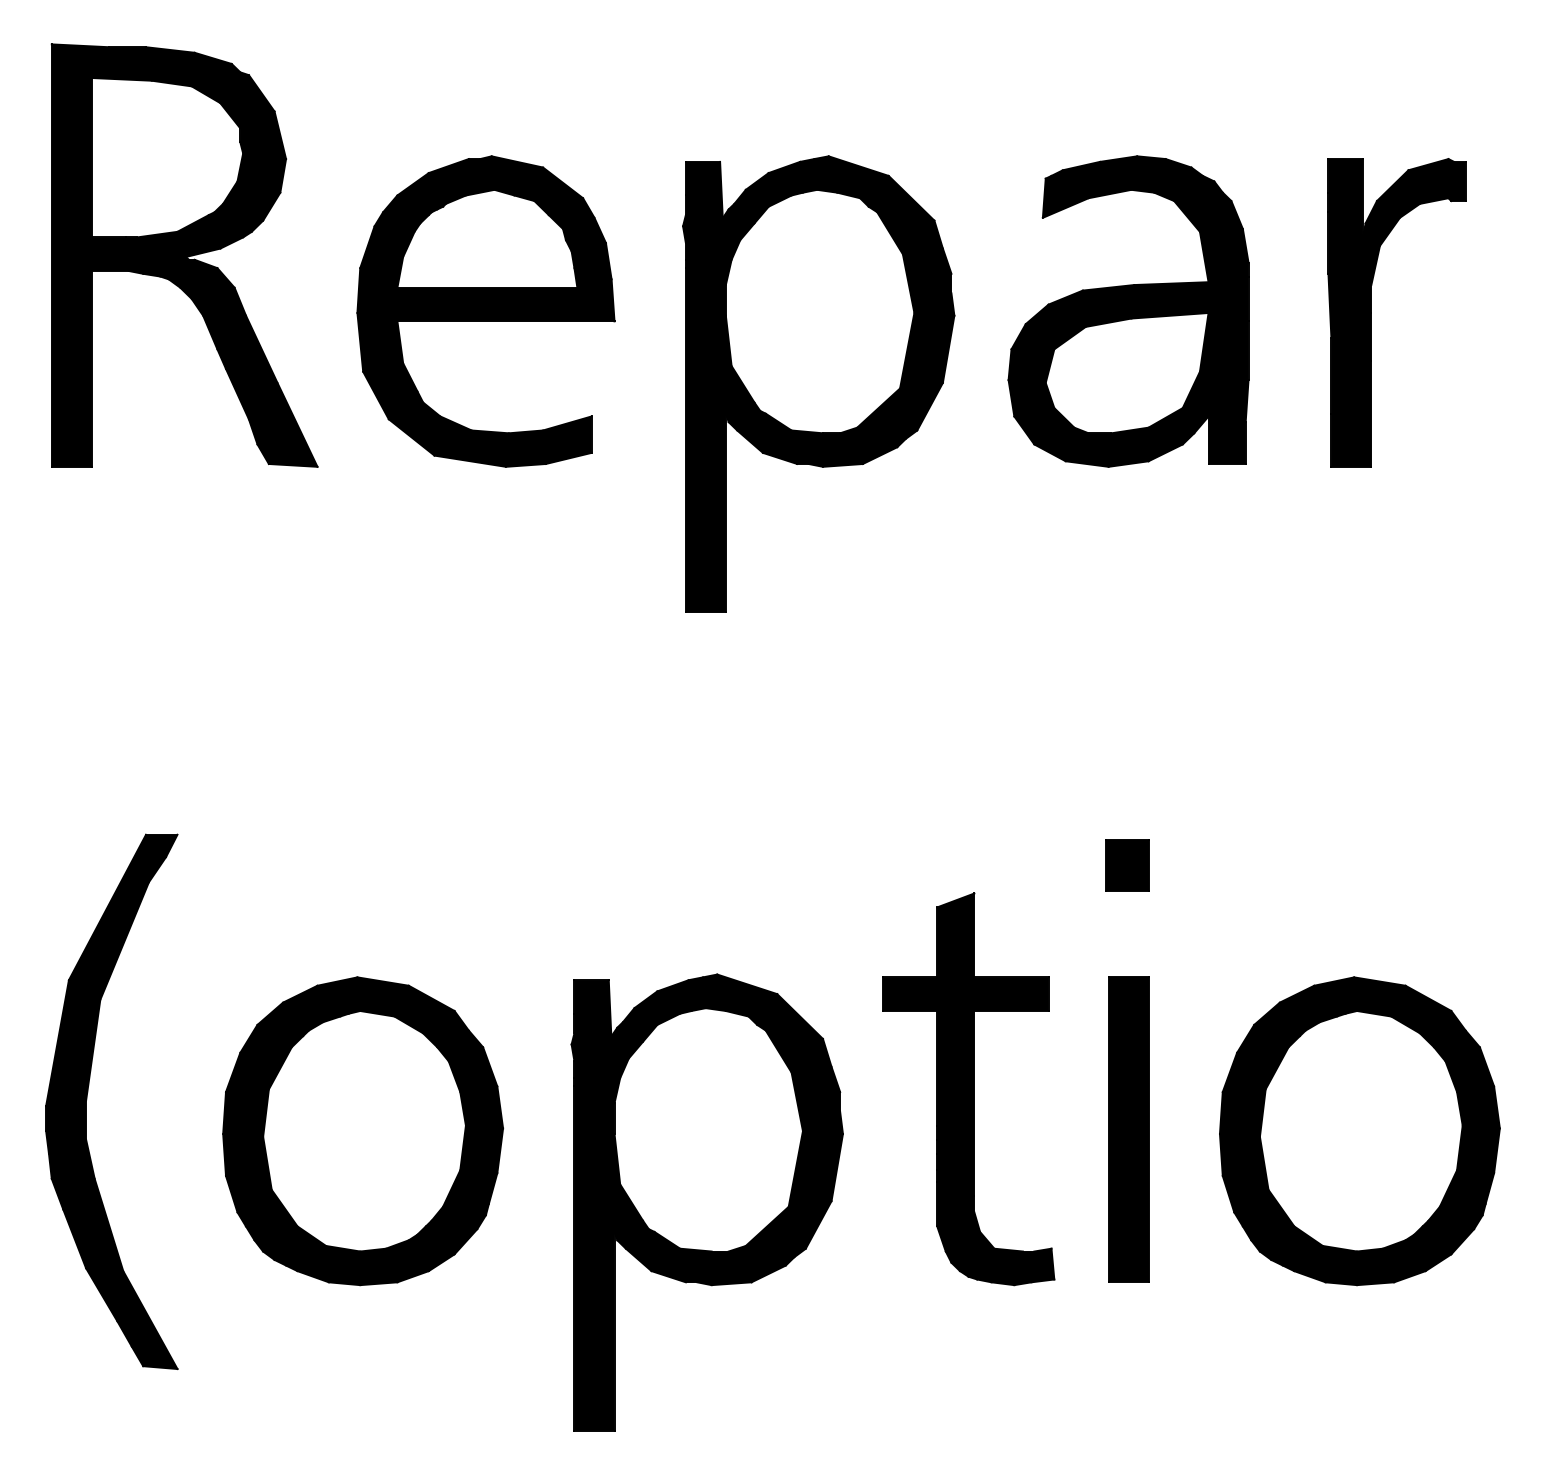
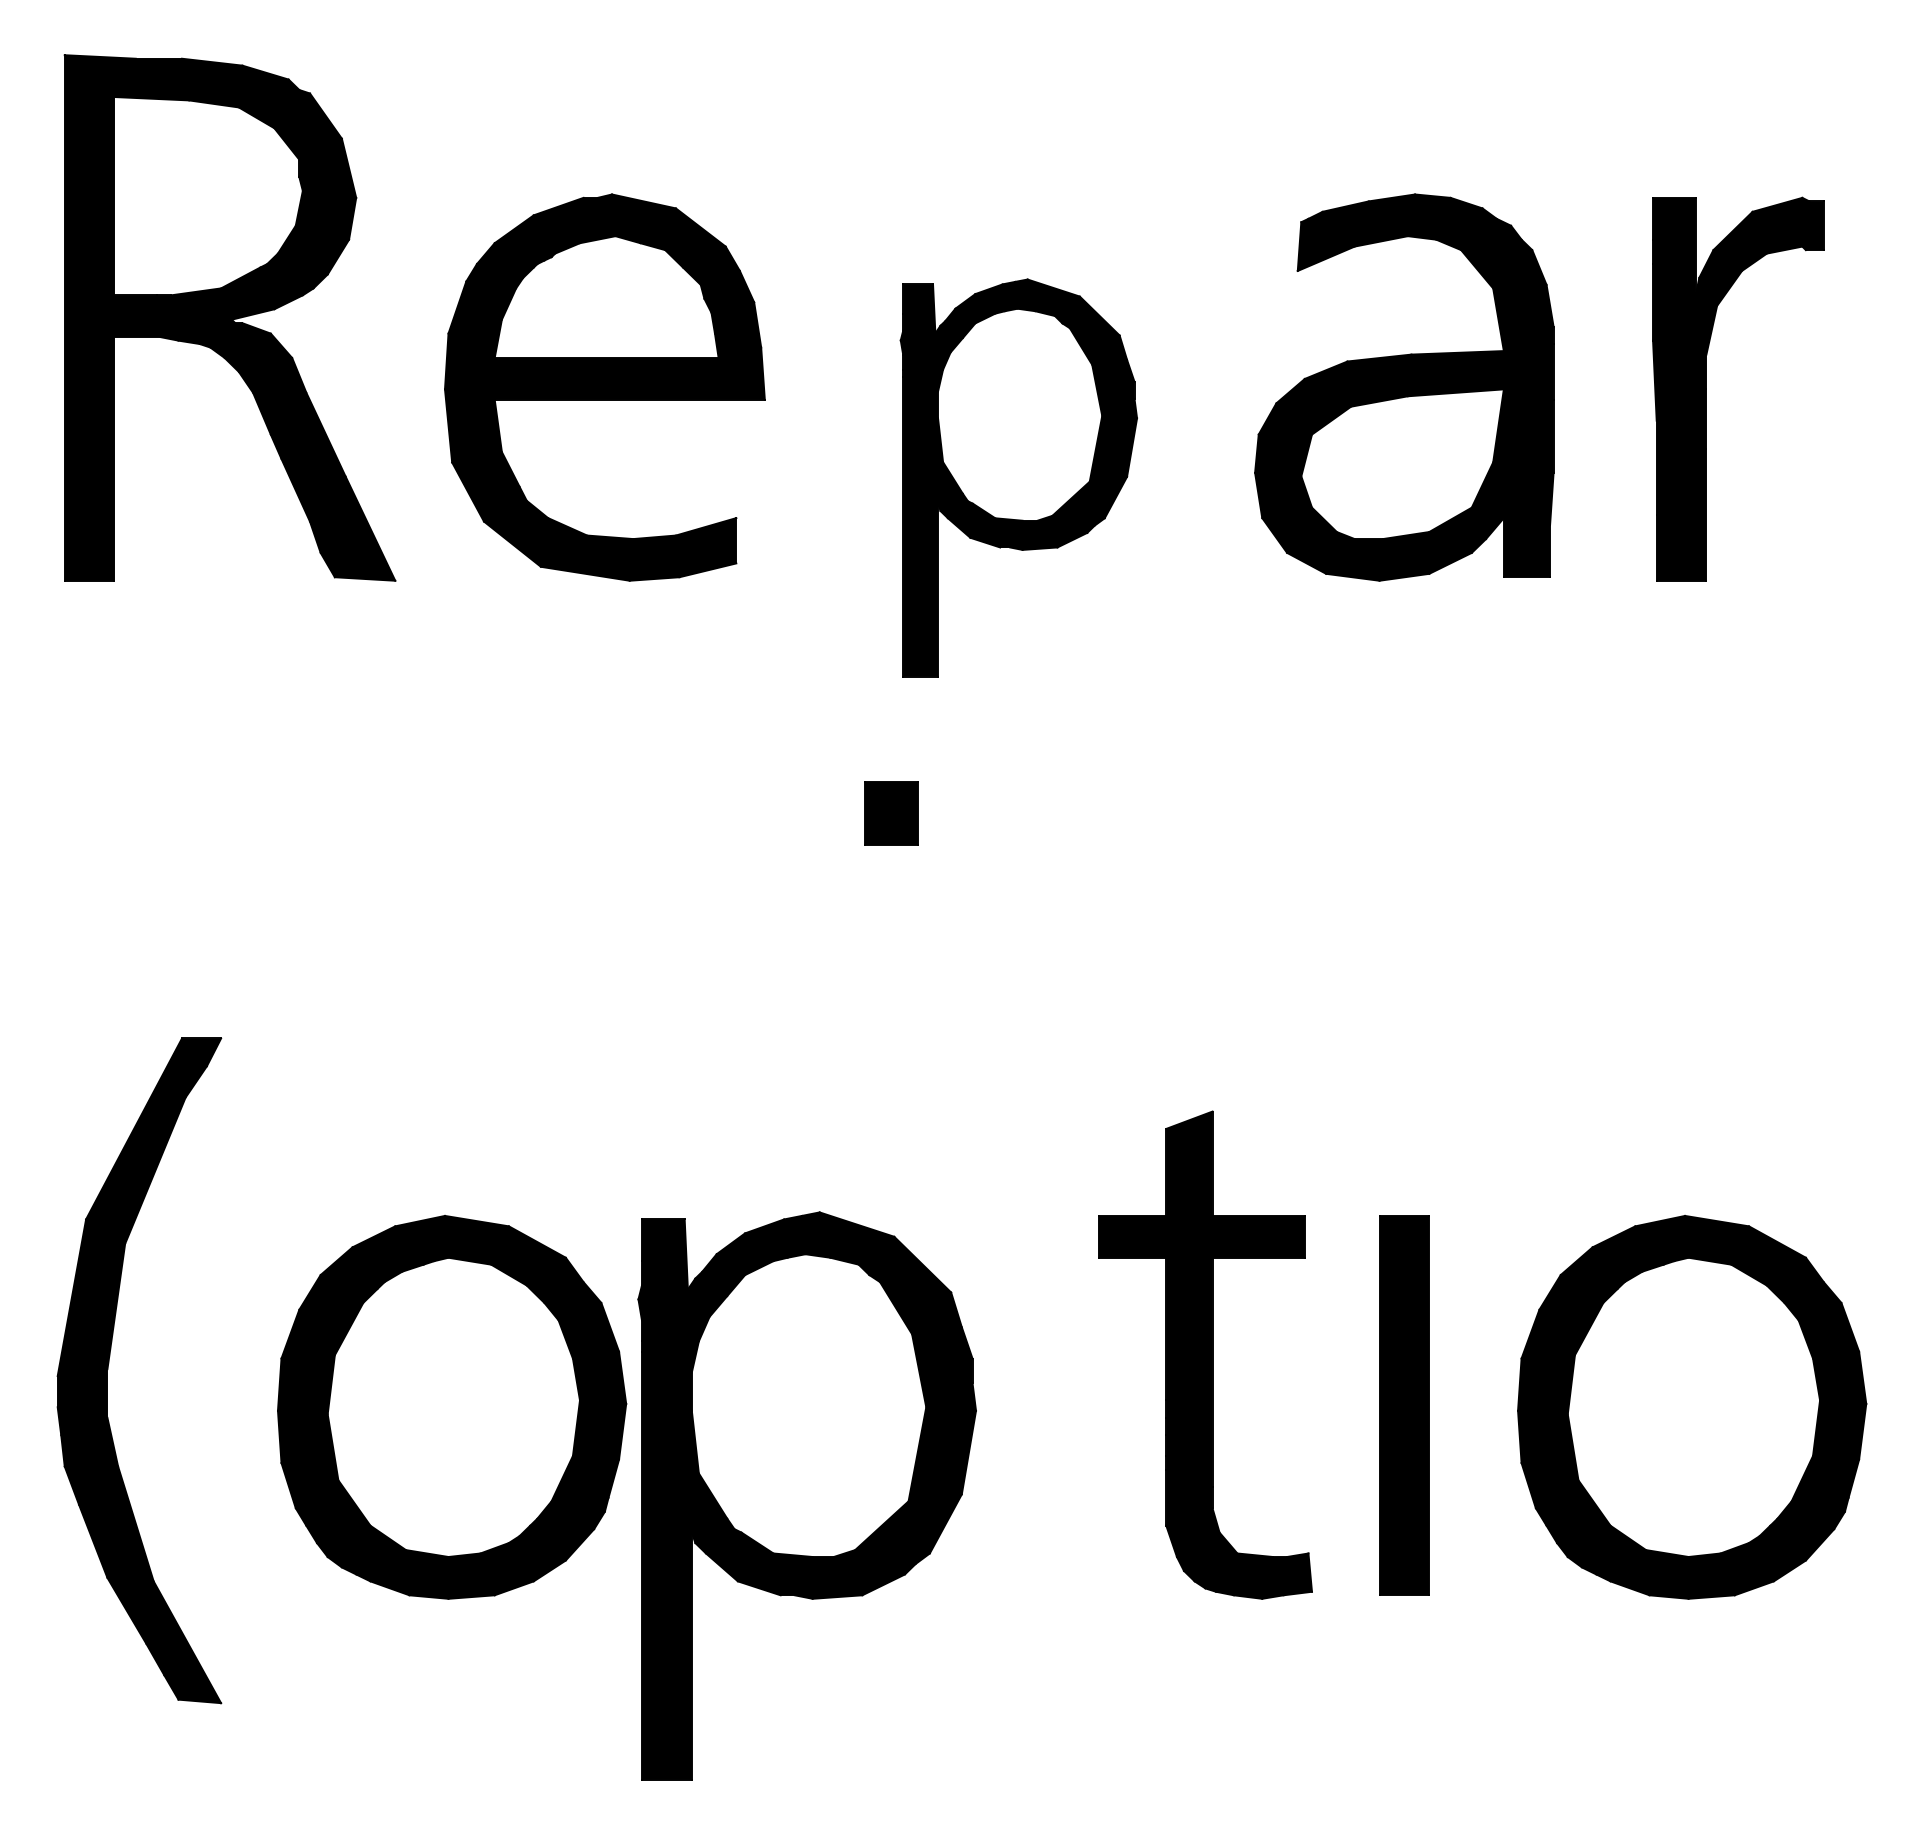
part: (818, 383) -> (1018, 477), size x0.7
part: (1127, 865) -> (891, 813), moved
part: (706, 1202) -> (806, 1495), moved

